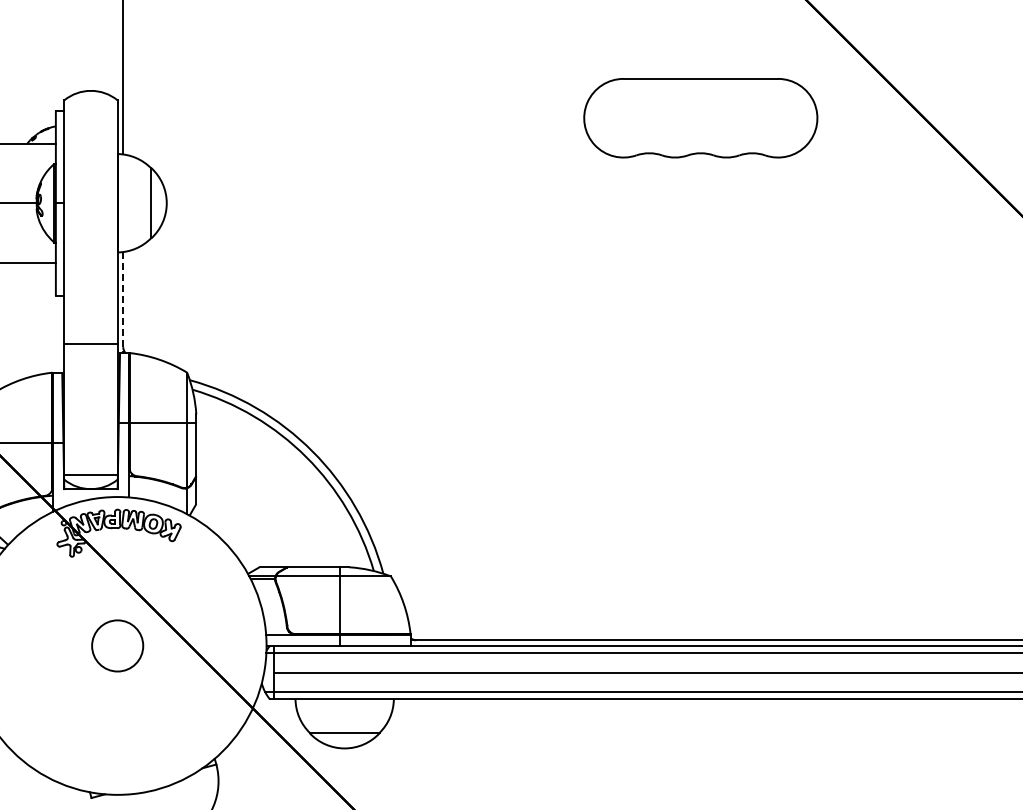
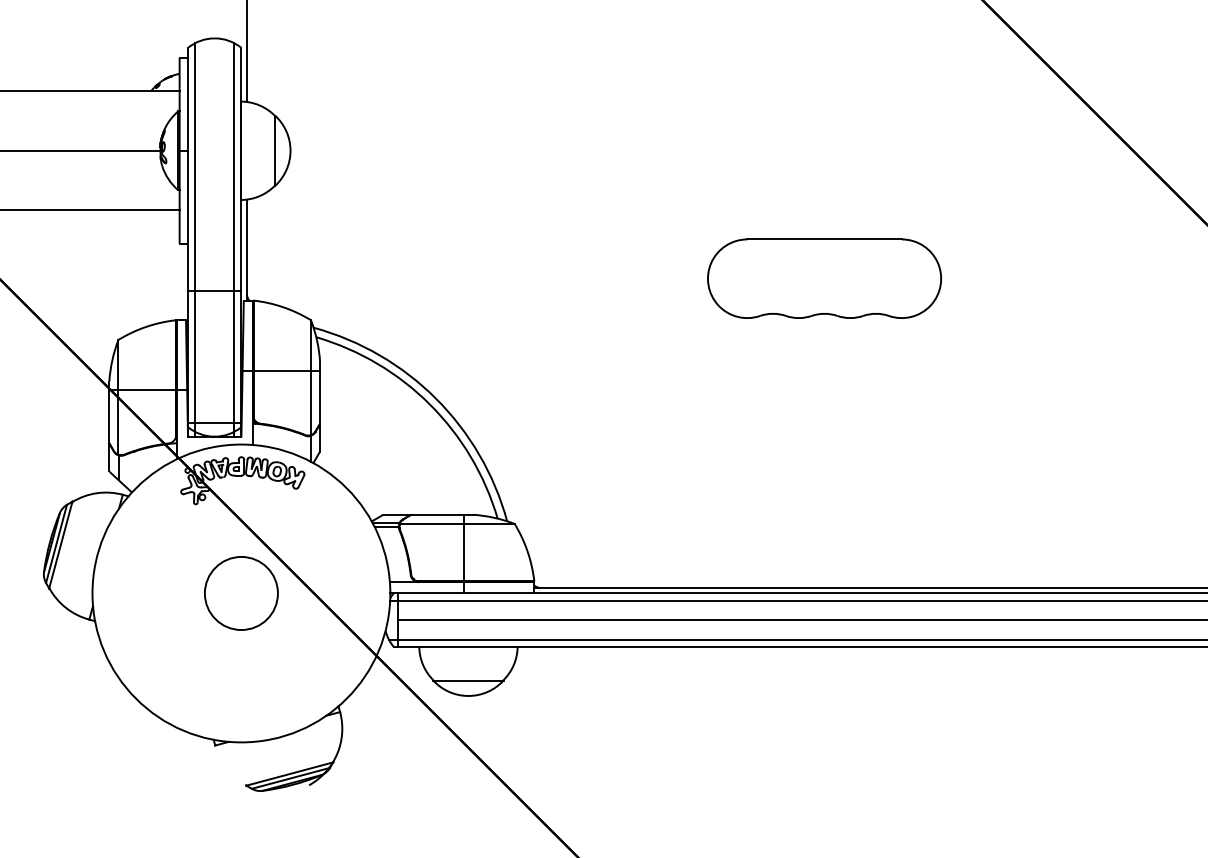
part: (700, 117) -> (824, 278), moved
line: (71, 291) -> (195, 239), added
line: (110, 291) -> (234, 239), added
line: (123, 302) -> (247, 250), dashed -> solid
circle: (117, 645) -> (241, 593), size x1.43

